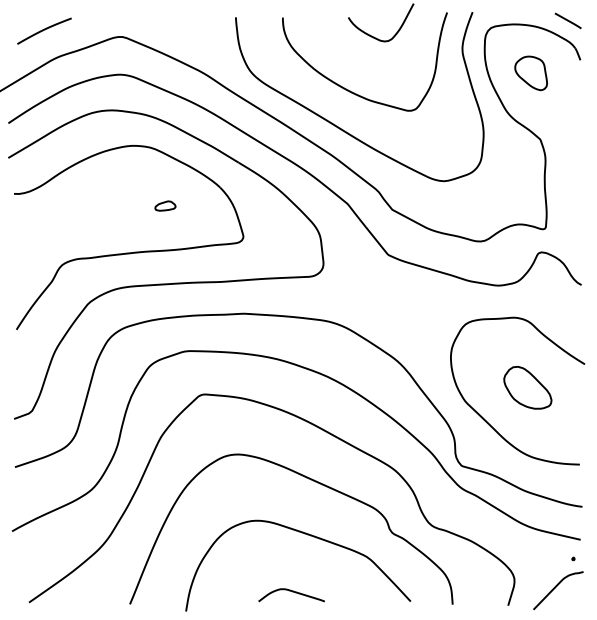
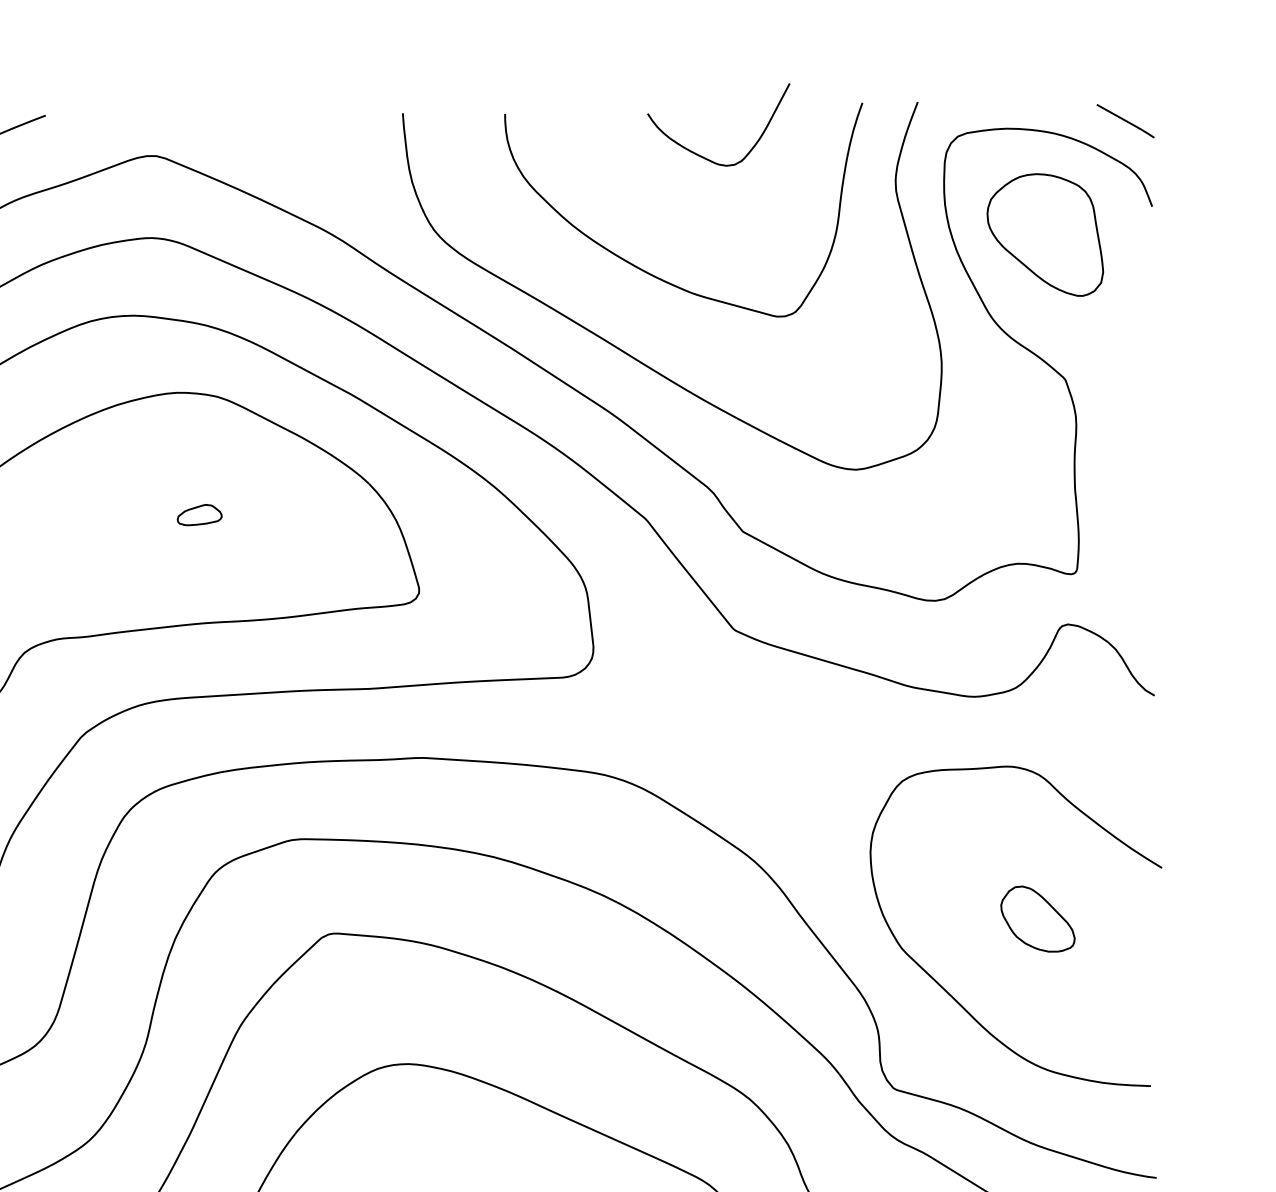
part: (530, 73) -> (1043, 235), size x1.67
part: (165, 205) -> (199, 513), moved
part: (527, 387) -> (1037, 918), size x0.71

